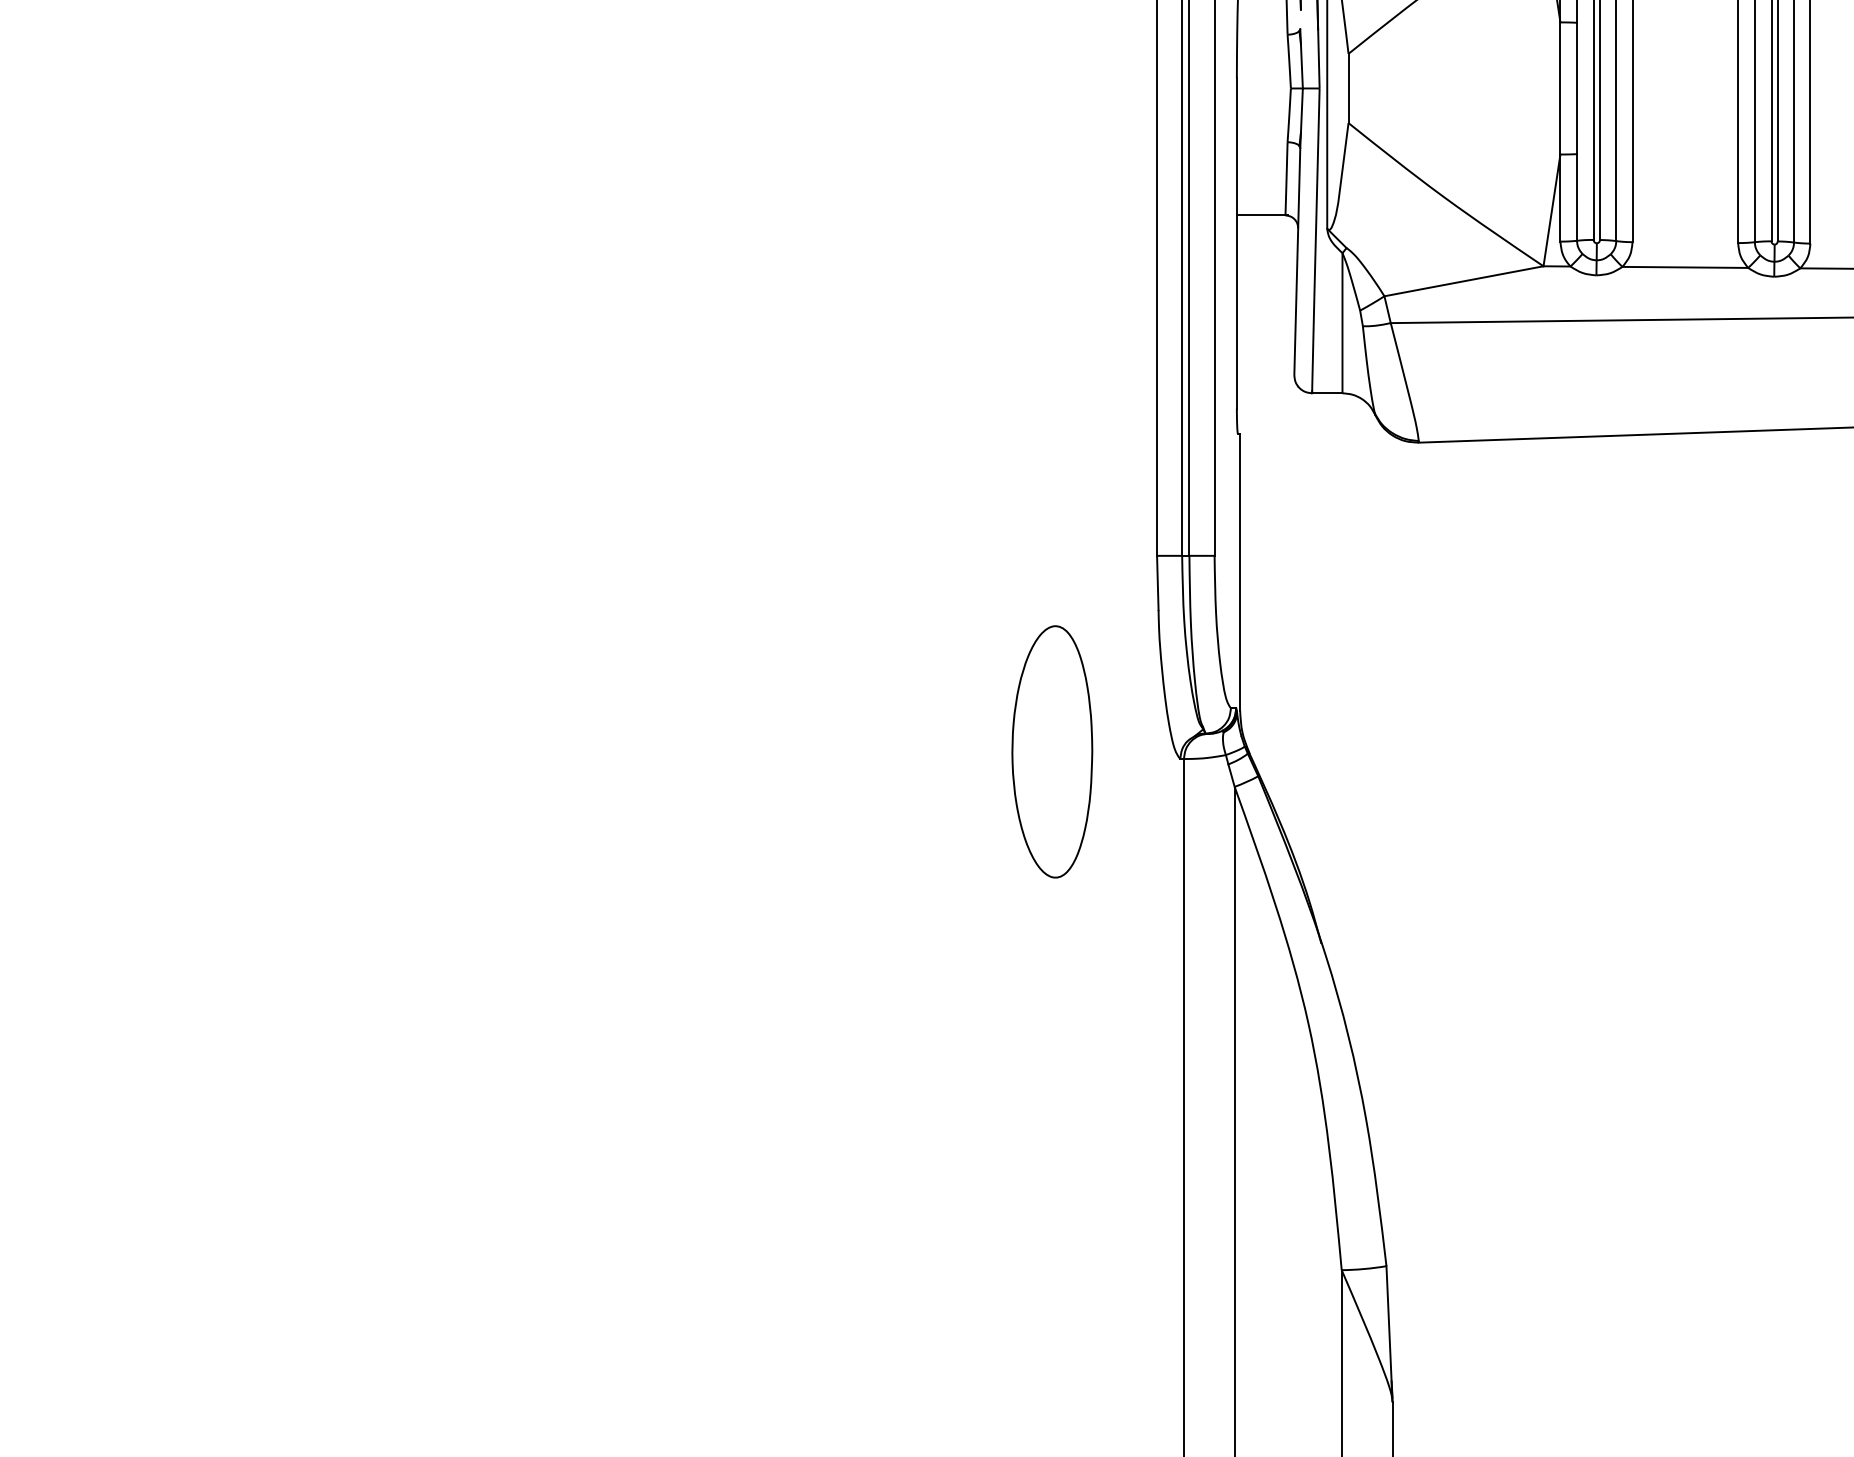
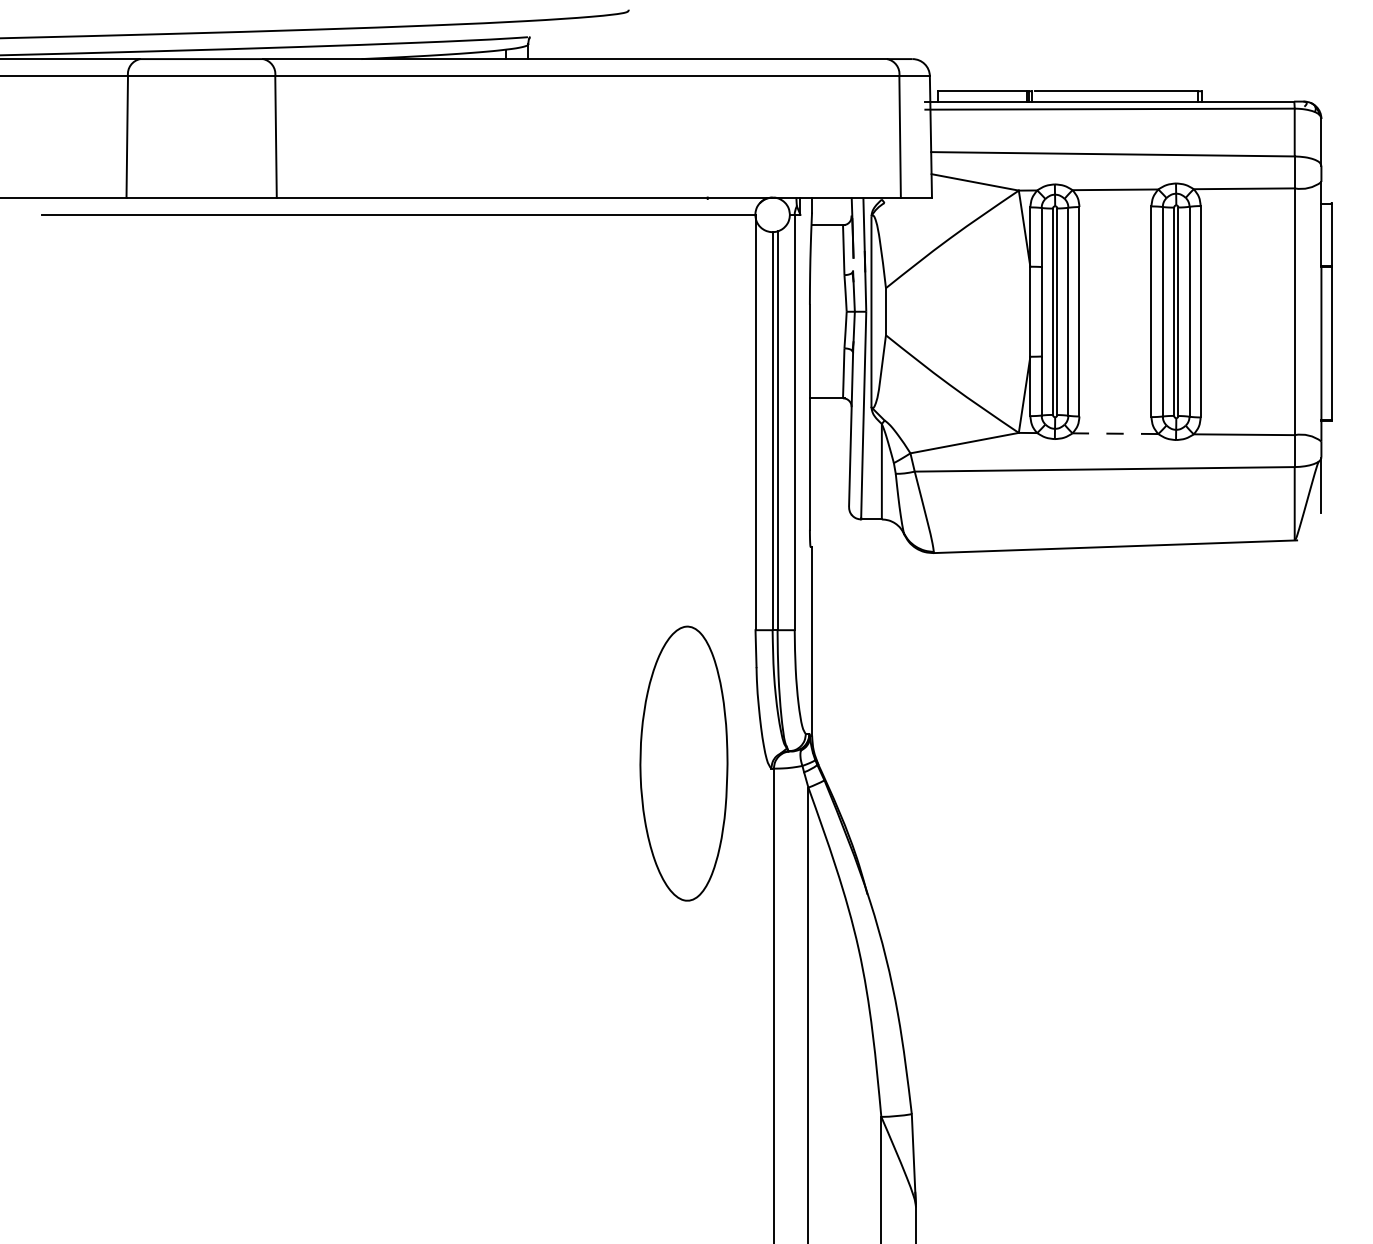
line: (1685, 267) -> (1115, 433), solid -> dashed
part: (1052, 751) -> (684, 763), size x1.6

